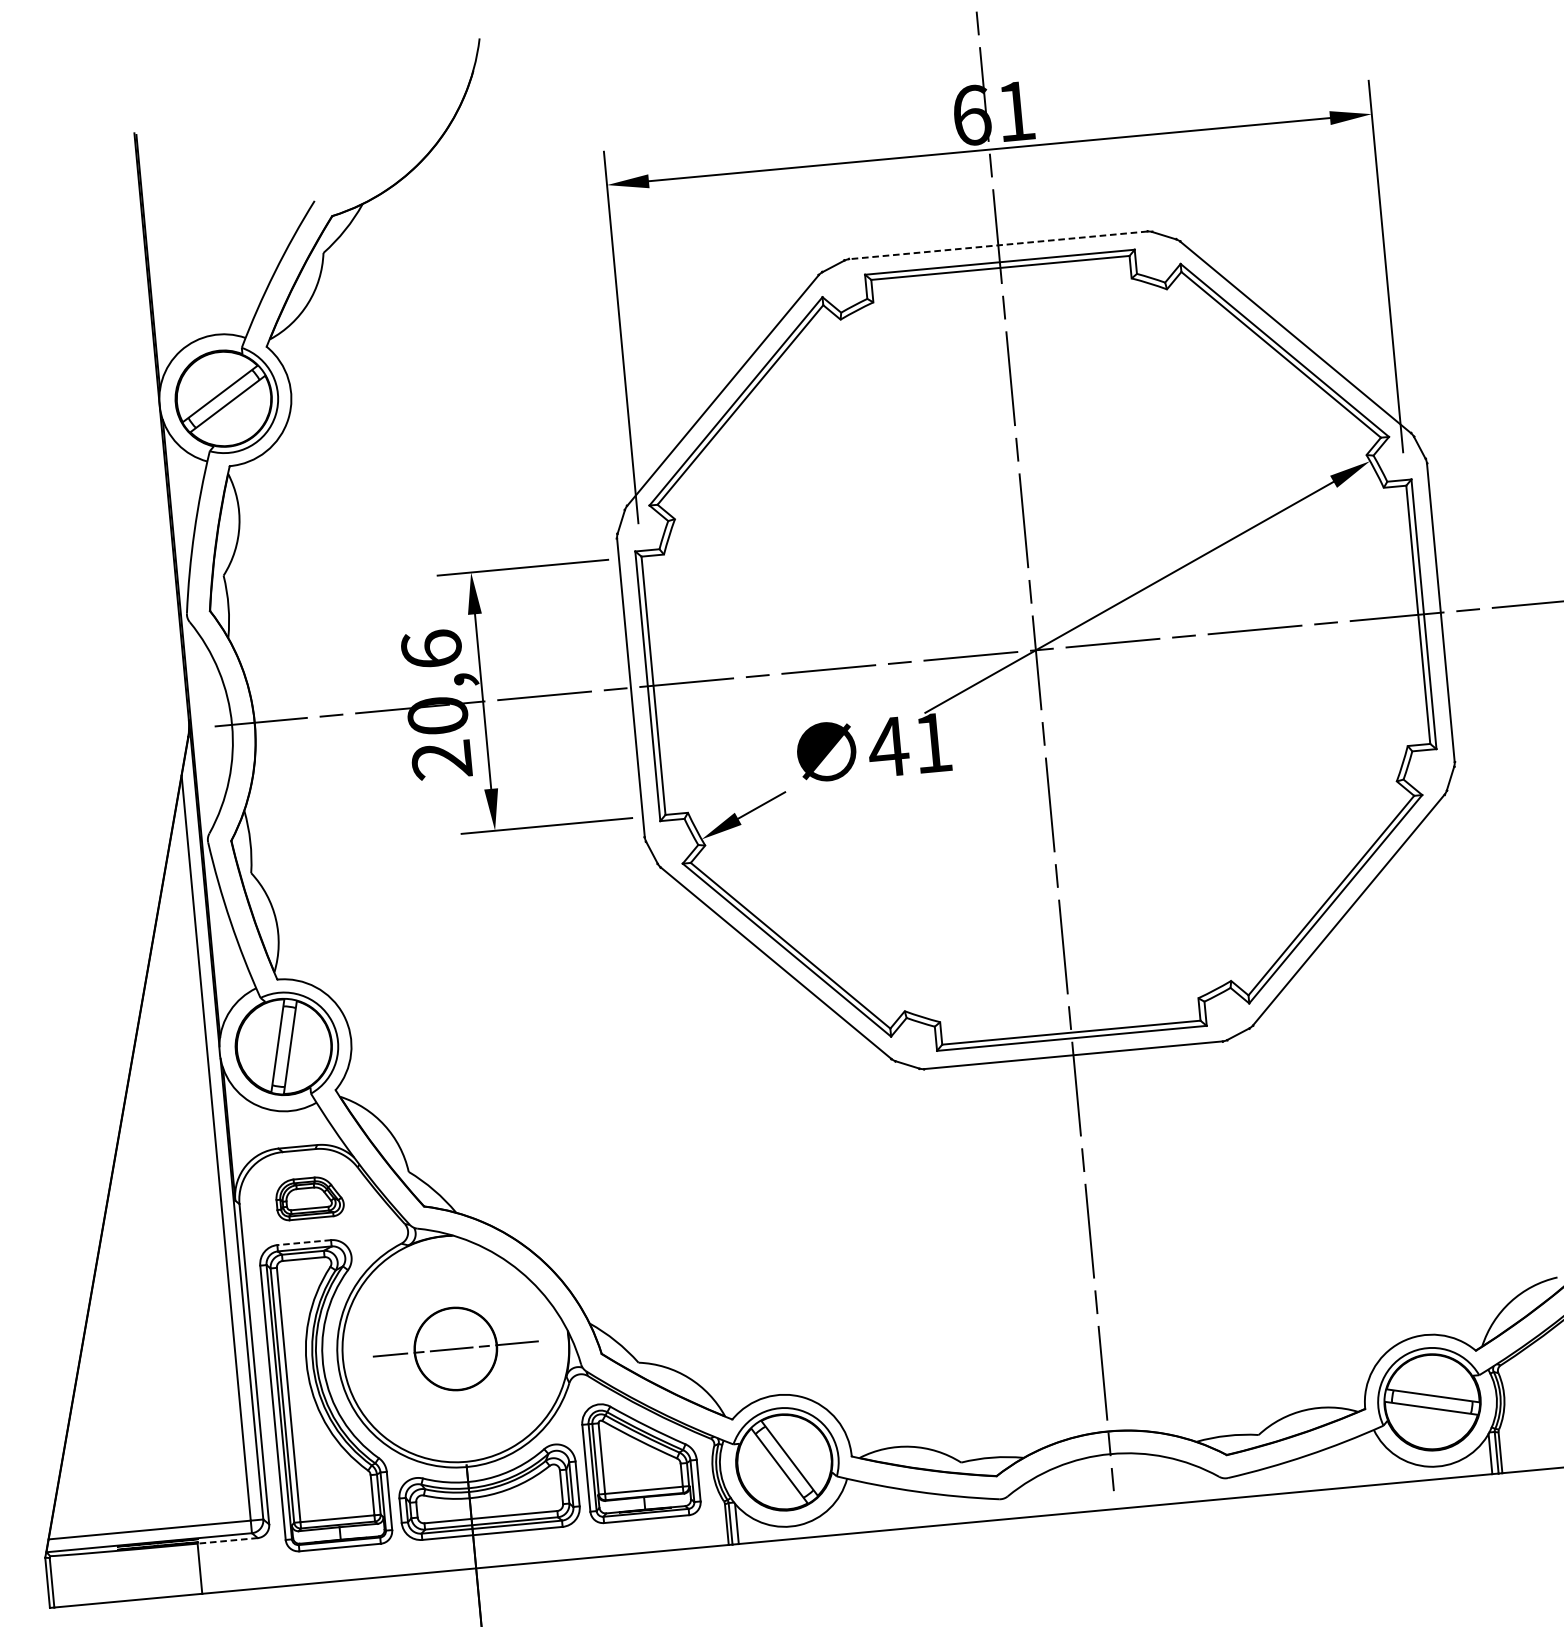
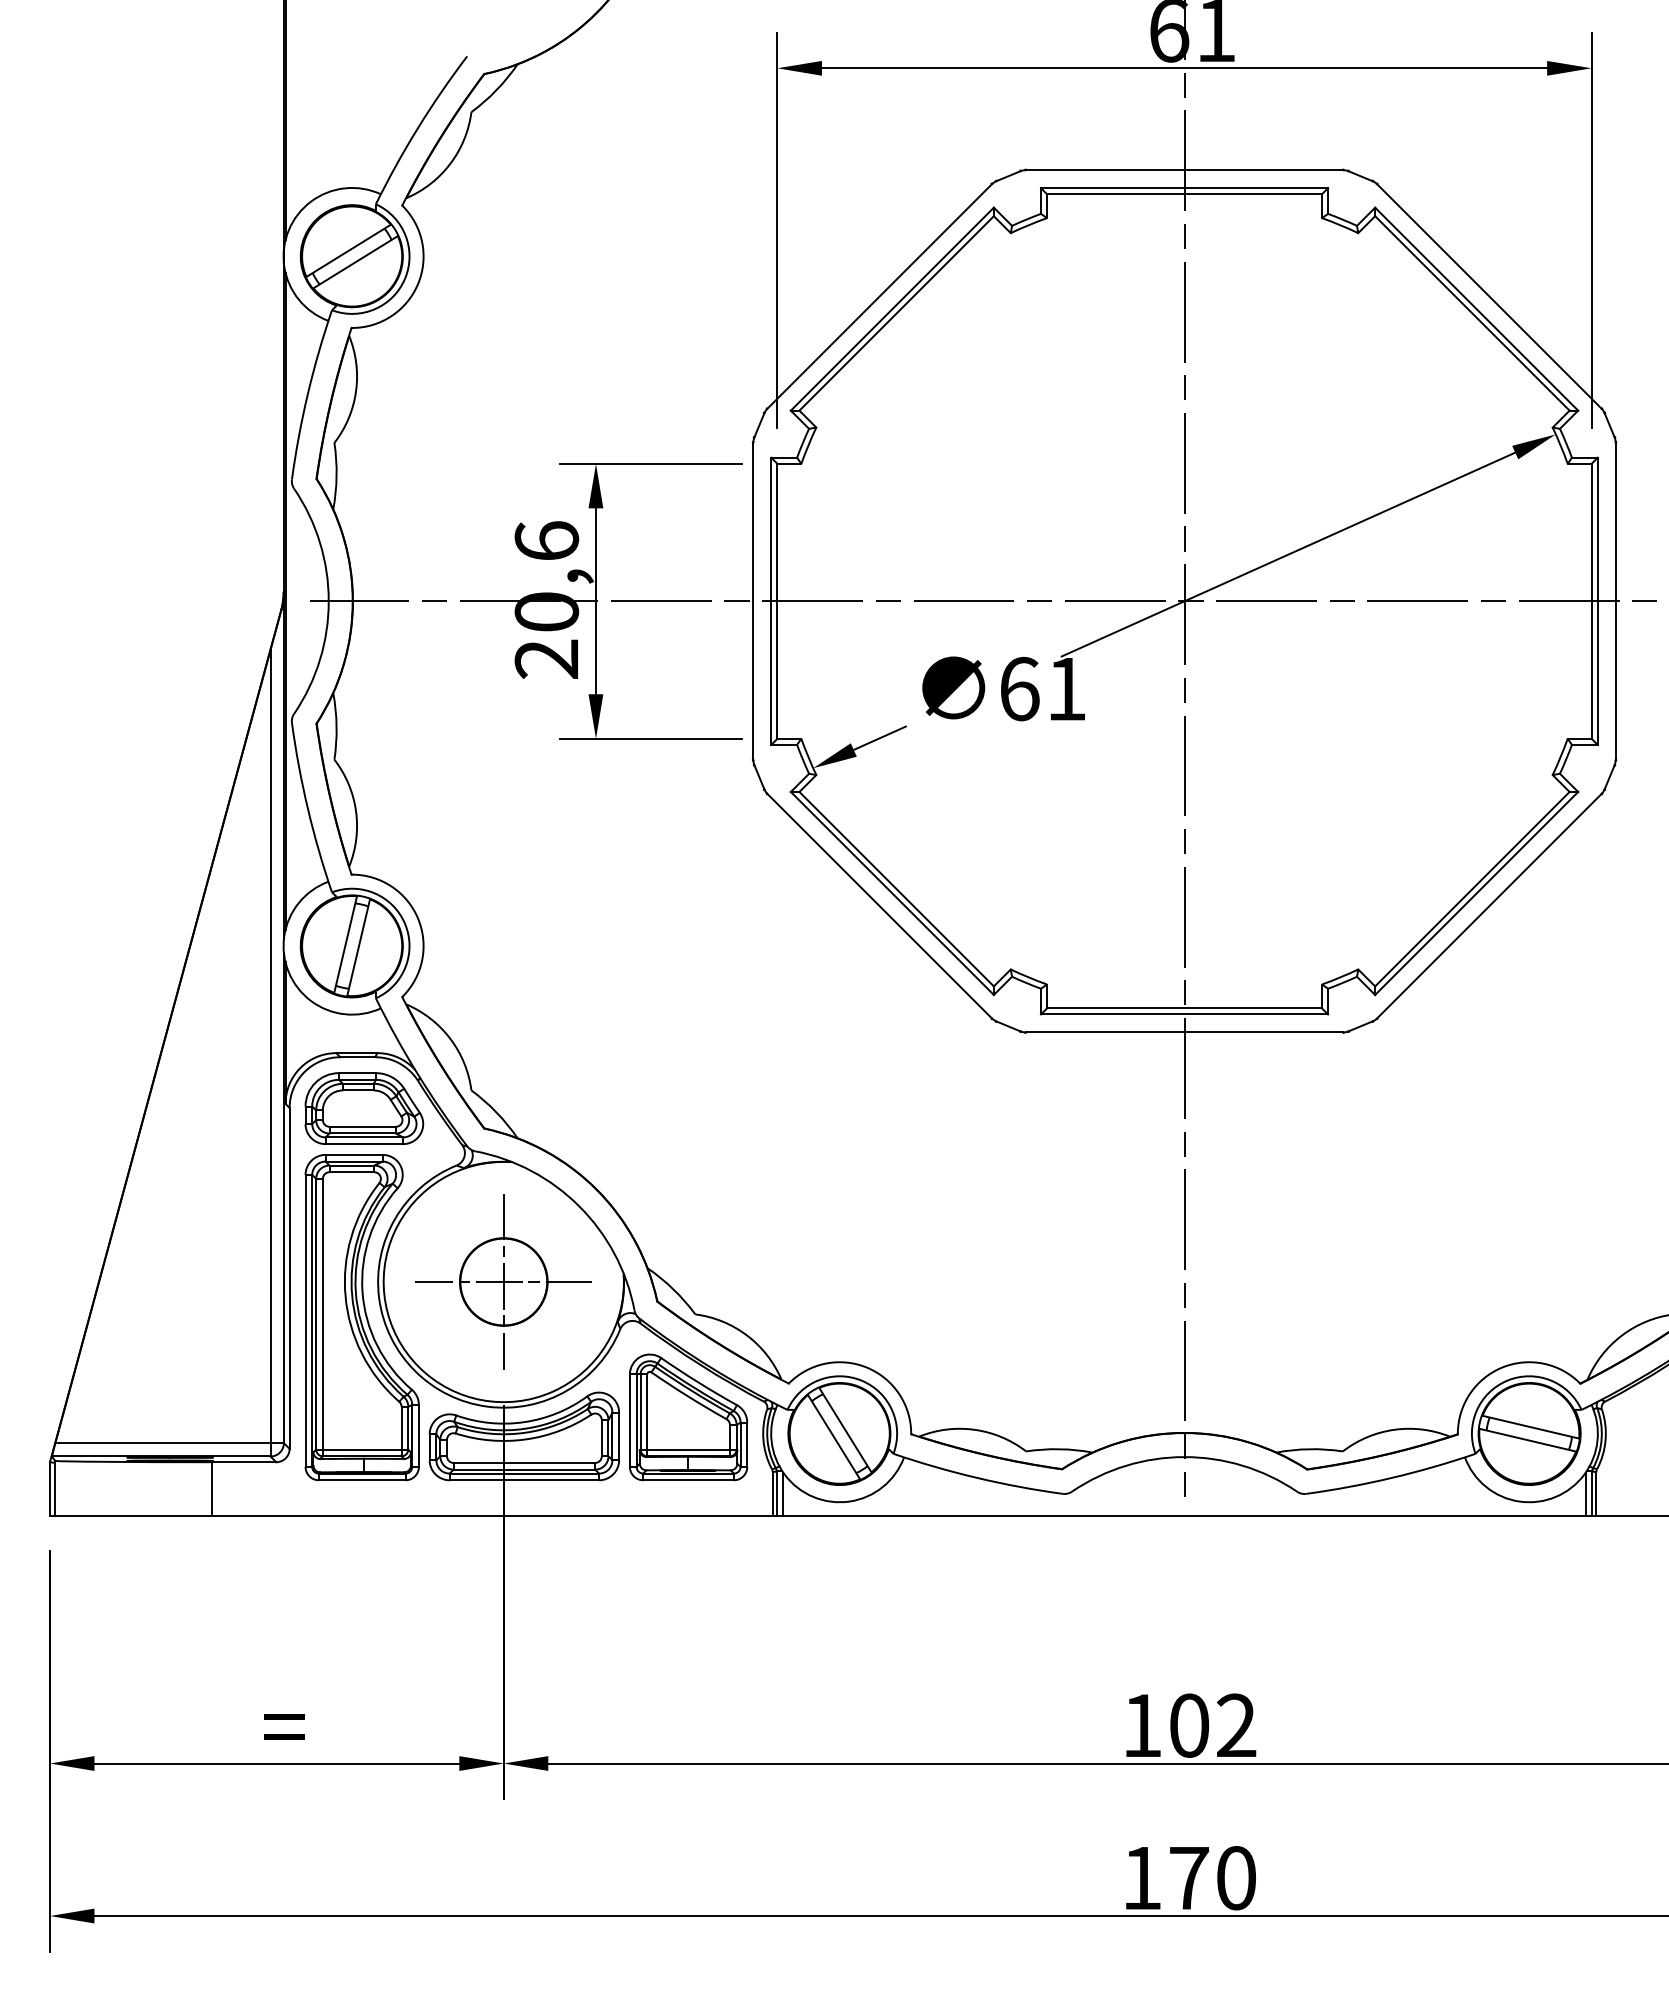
line: (998, 245) -> (1184, 170), dashed -> solid
text: (888, 746) -> (1019, 688), 41 -> 61
part: (309, 1198) -> (364, 1108), size x1.67
line: (304, 1242) -> (354, 1154), dashed -> solid
line: (455, 1348) -> (503, 1281), added
line: (227, 1541) -> (243, 1462), dashed -> solid

